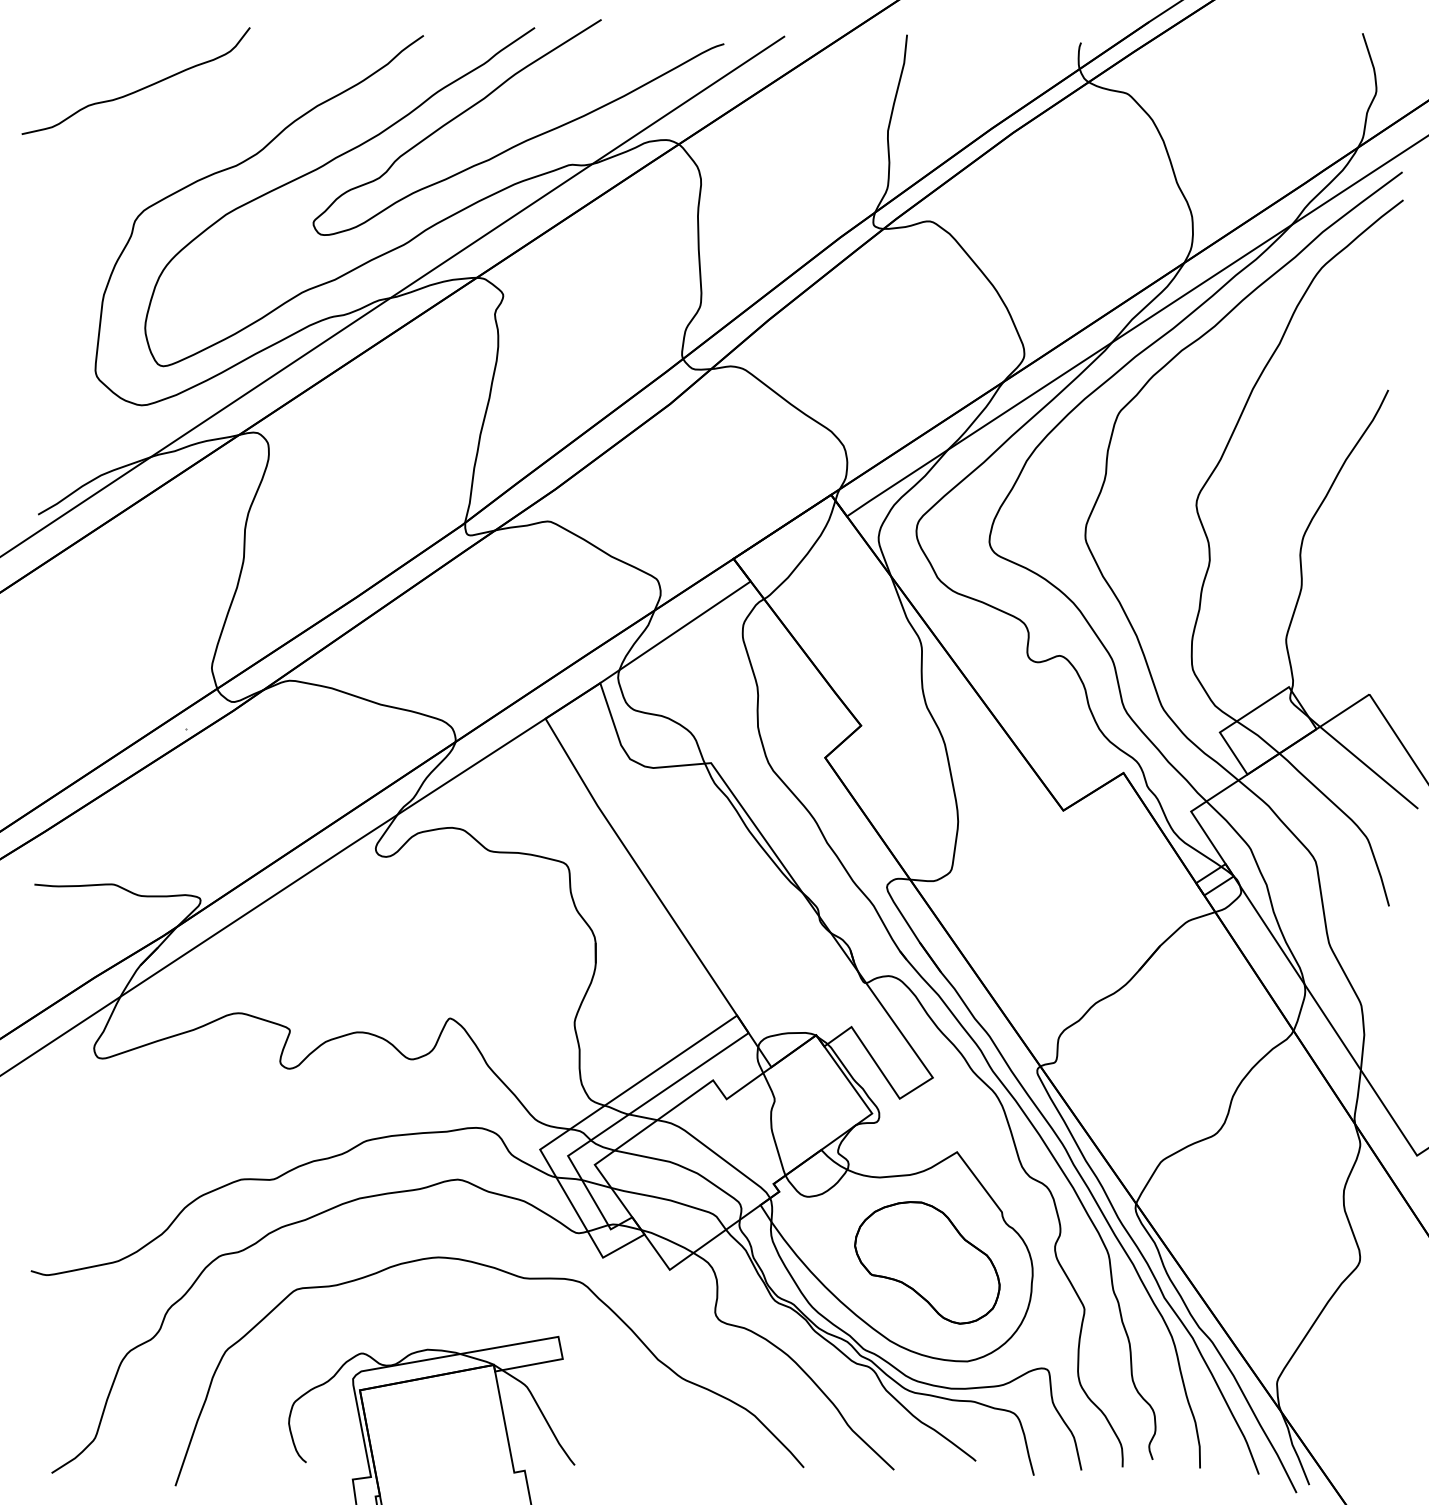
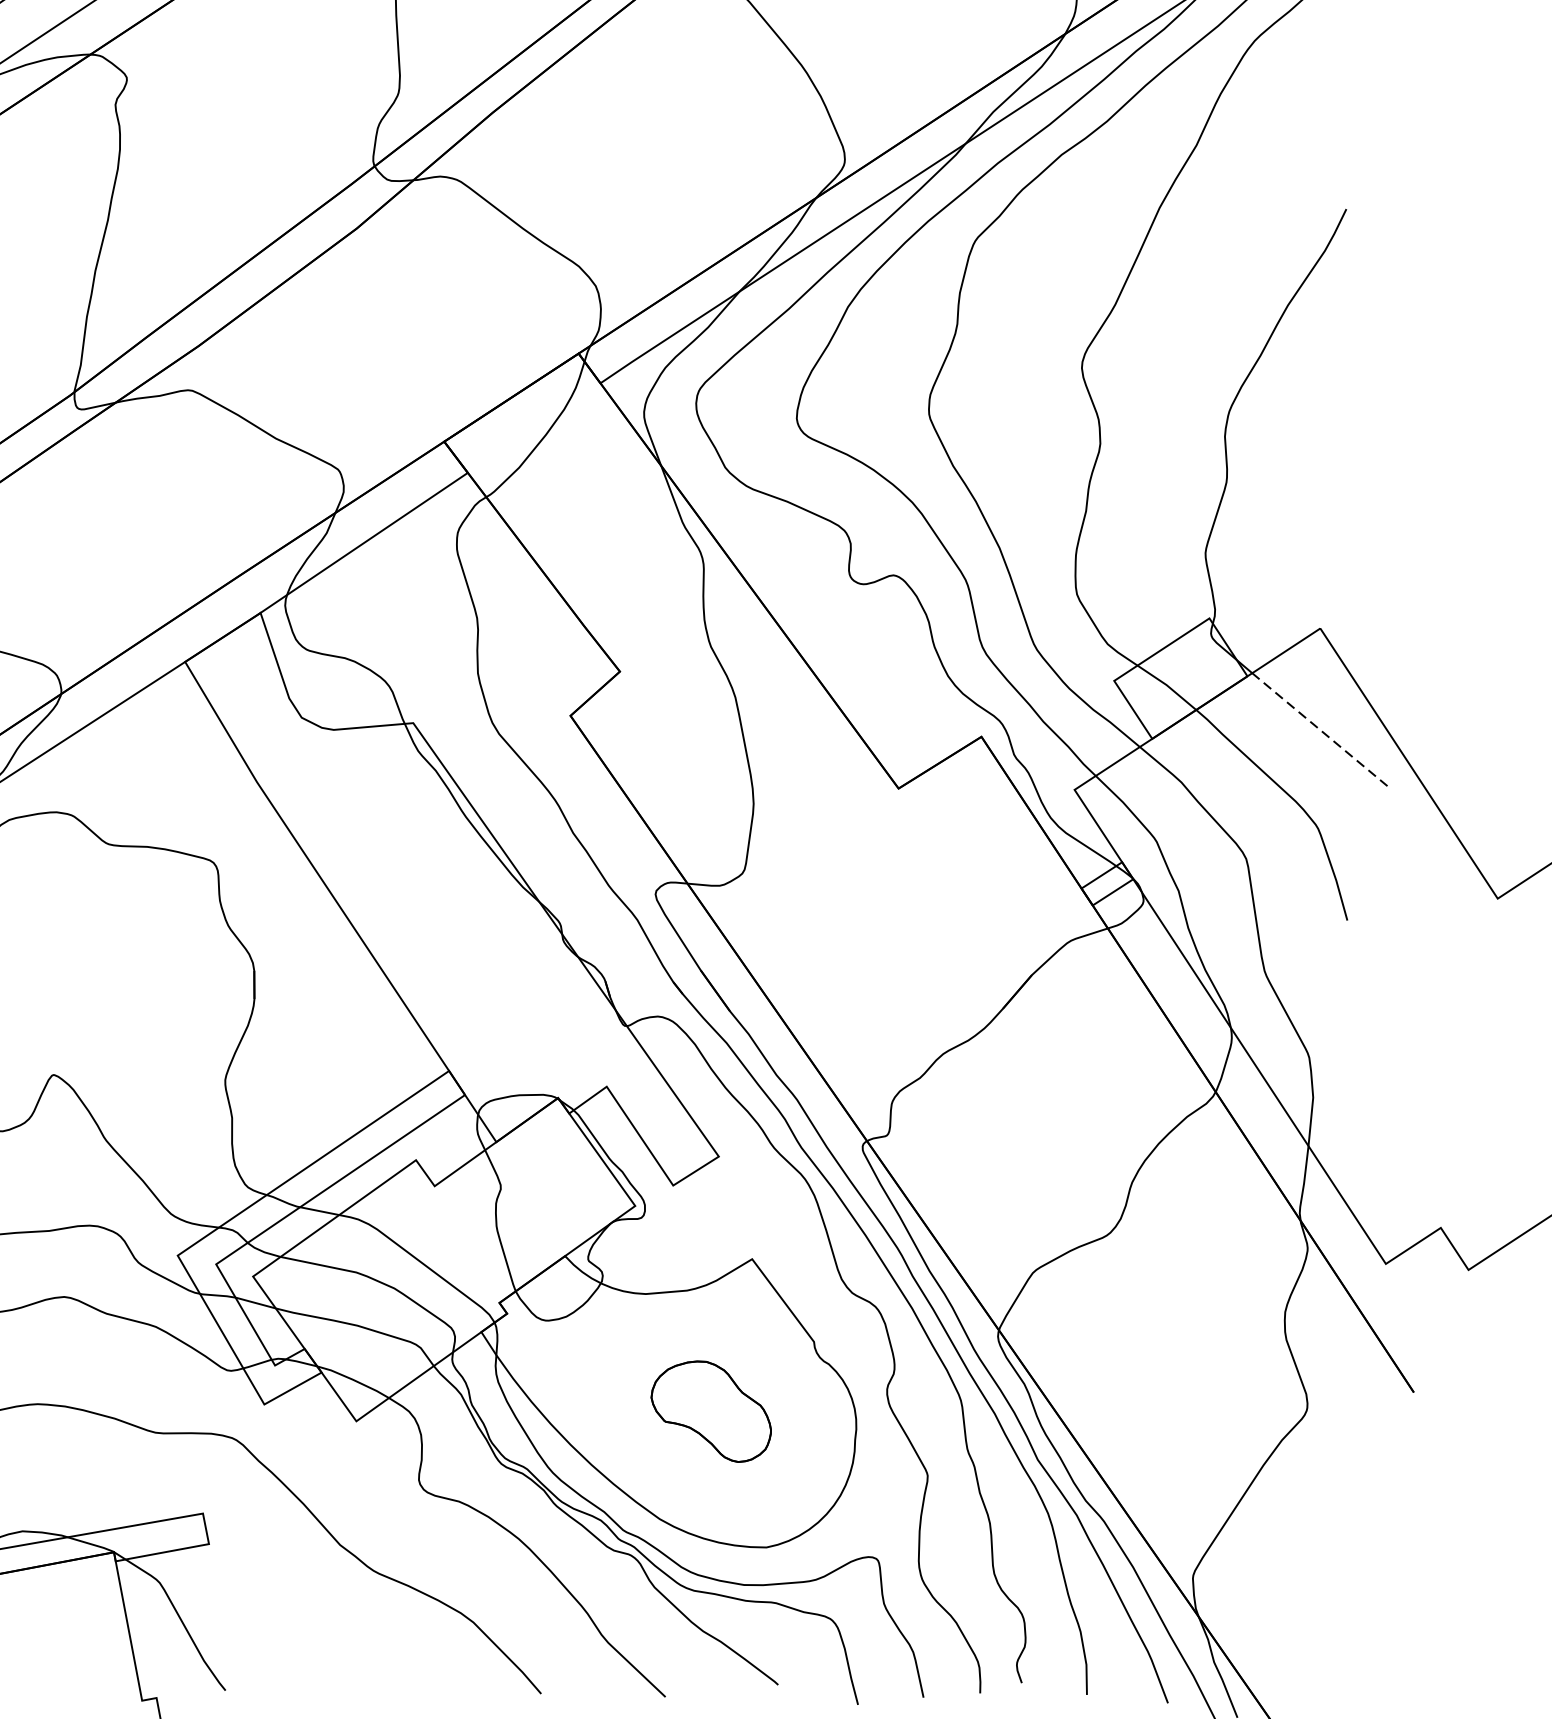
line: (1369, 767) -> (1320, 729), solid -> dashed
part: (927, 1262) -> (711, 1411), size x0.6

